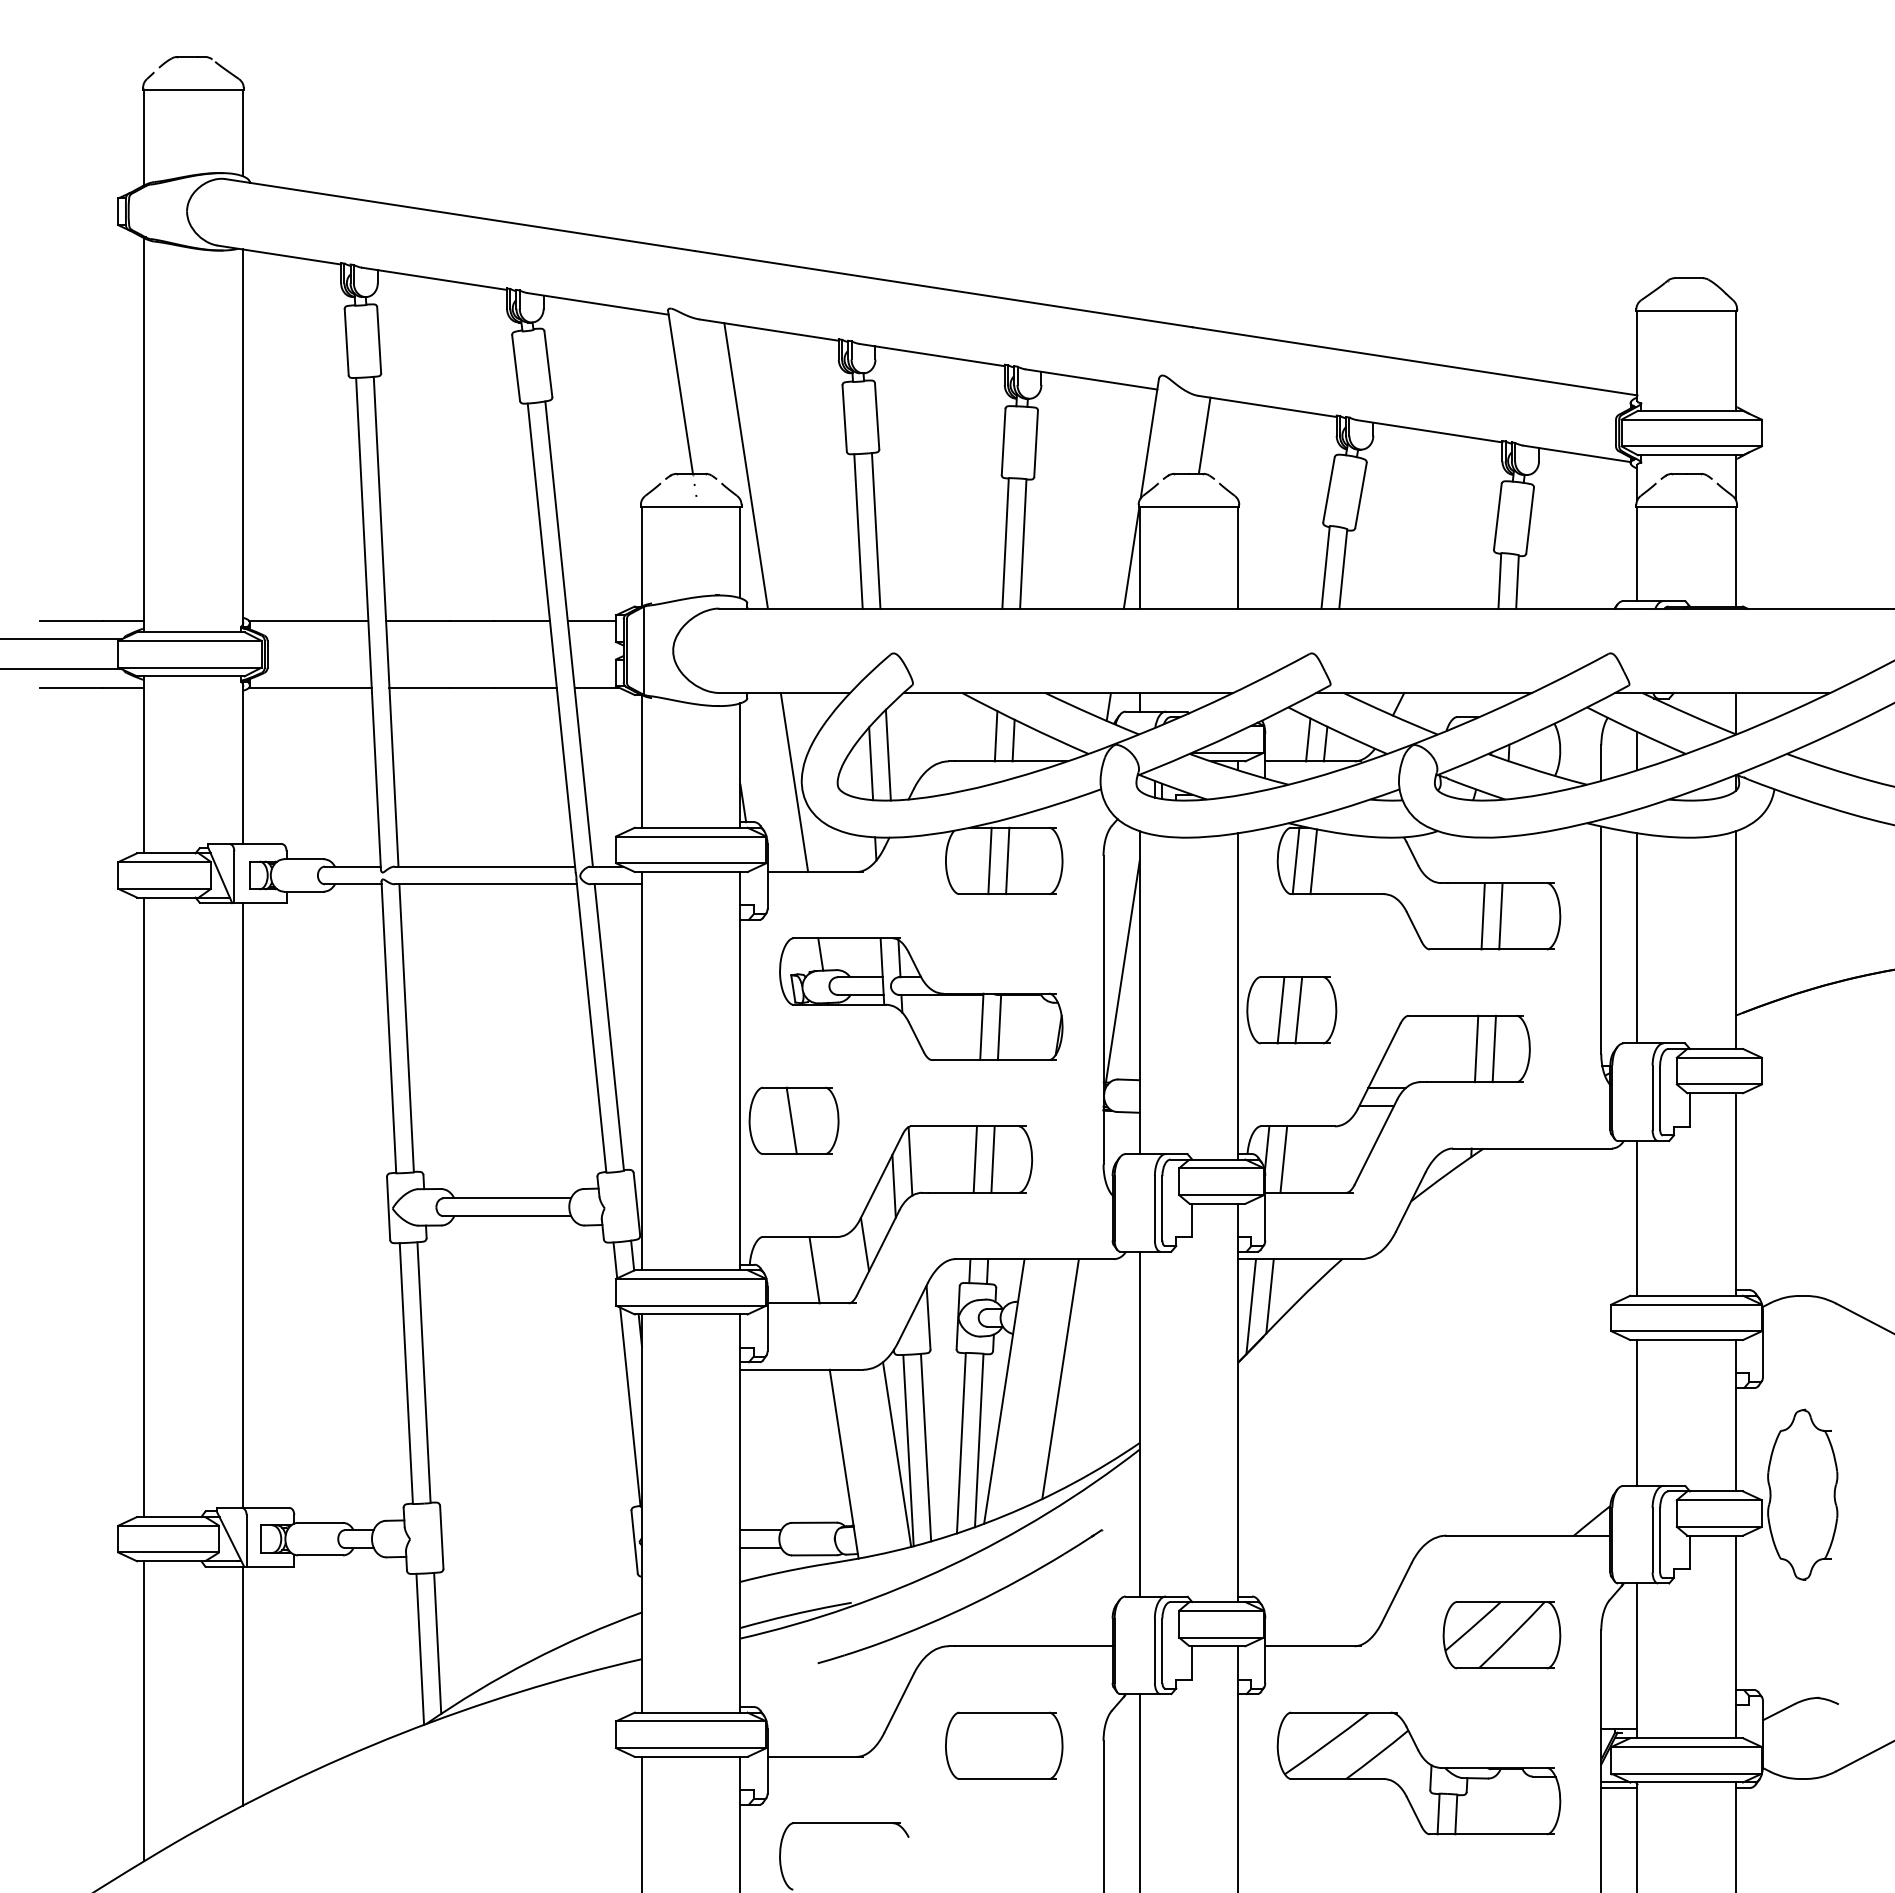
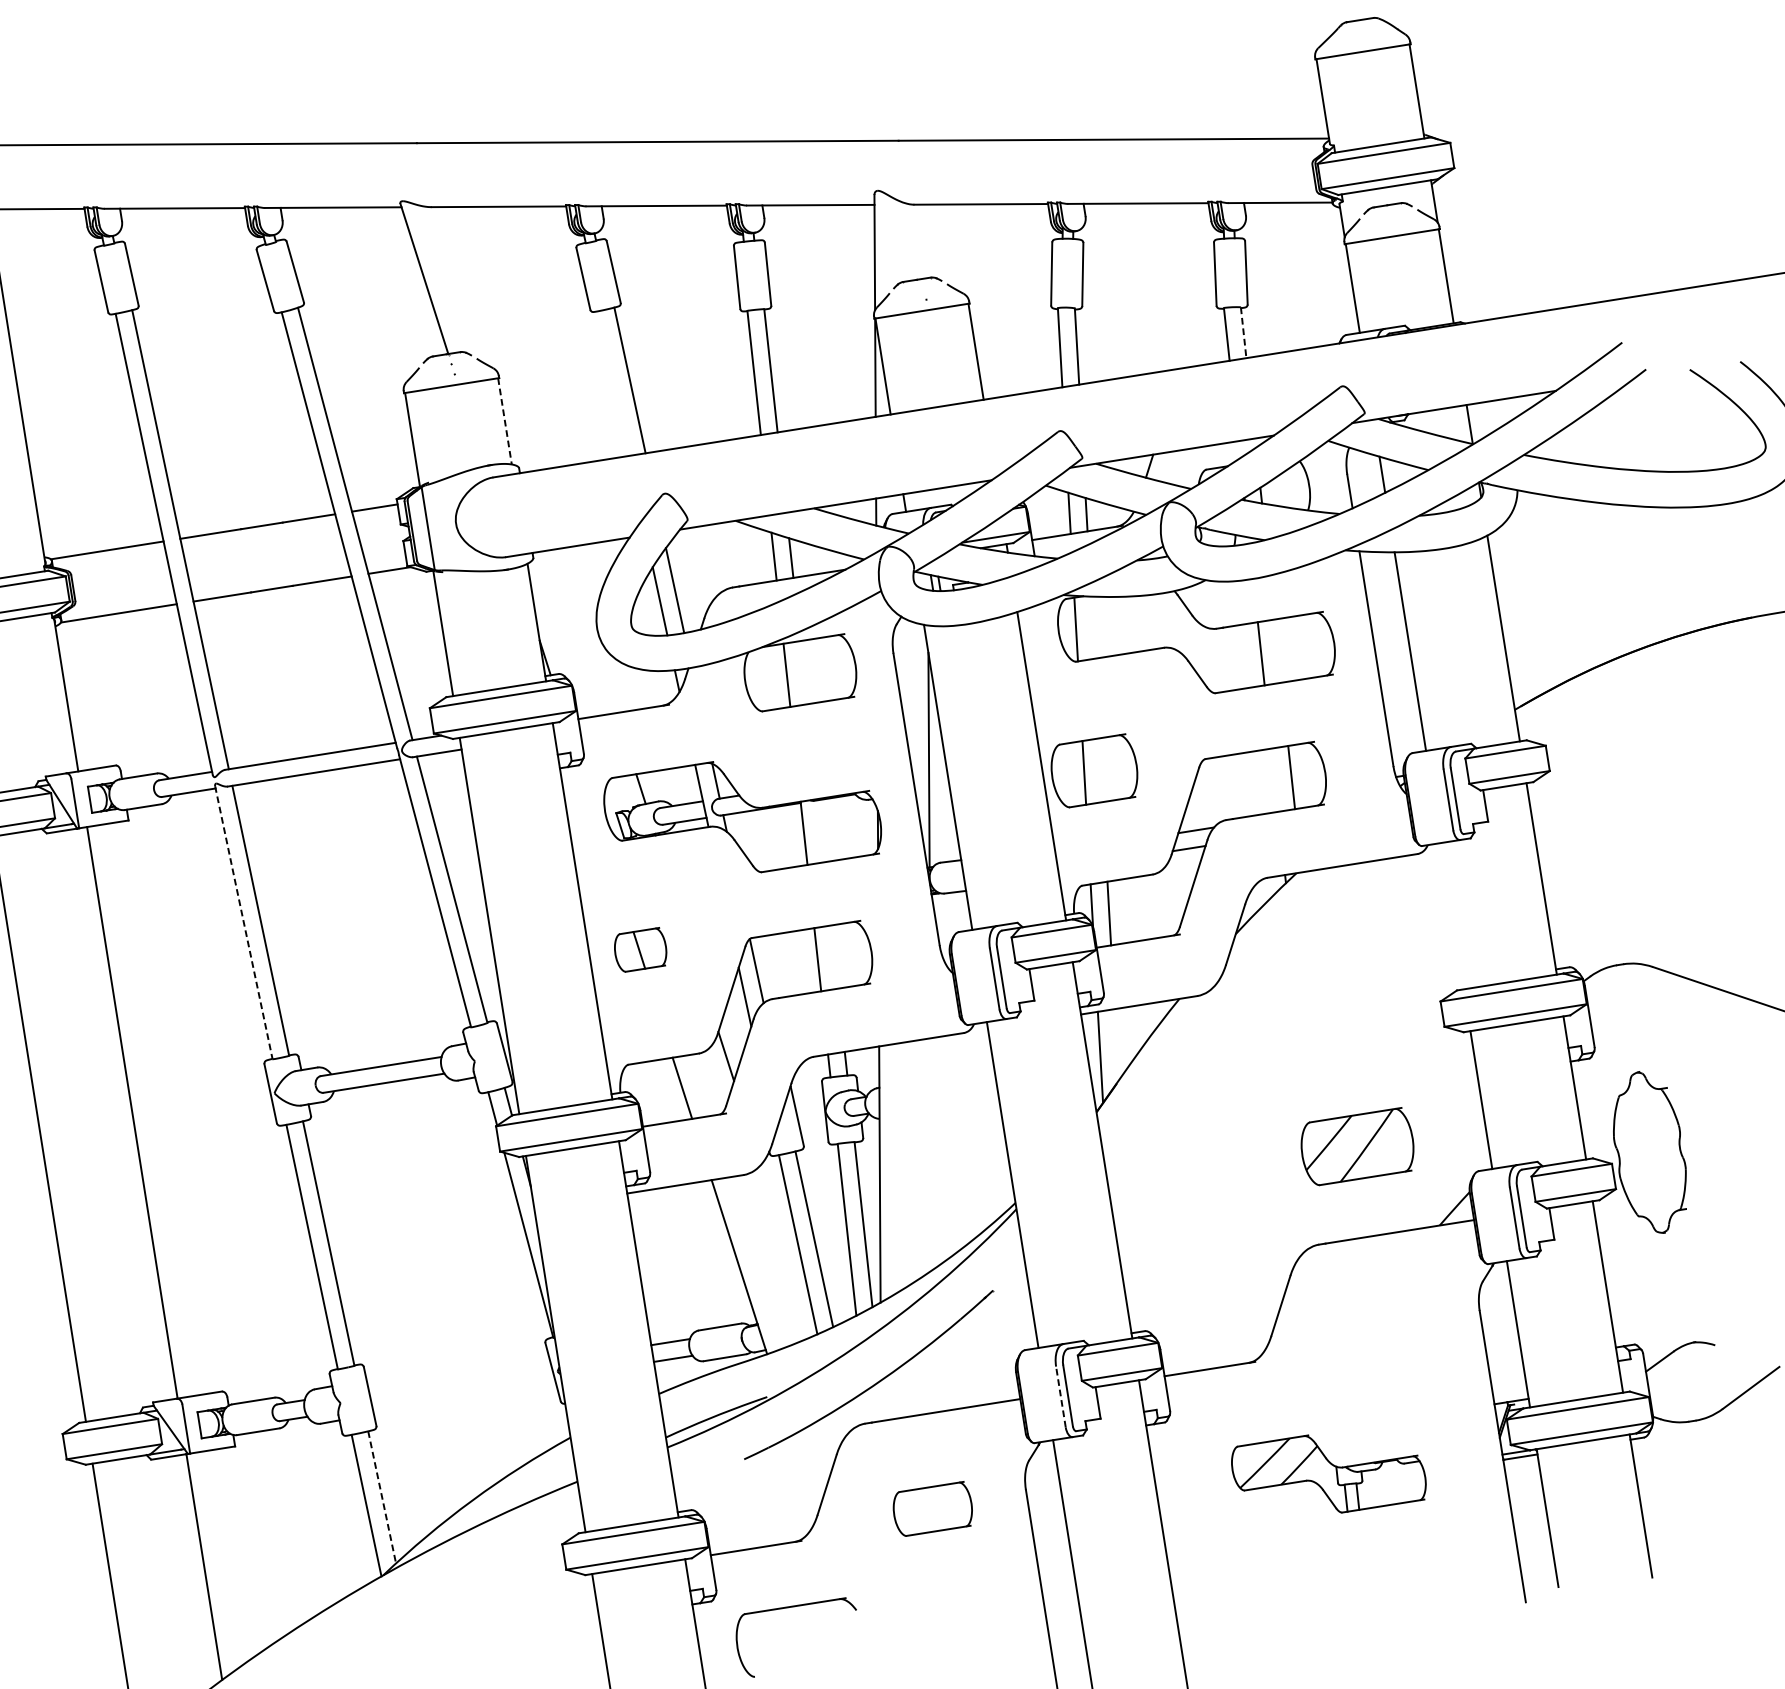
line: (1204, 435) -> (925, 241), removed
line: (745, 465) -> (496, 338), removed
line: (858, 531) -> (613, 383), removed
line: (740, 552) -> (505, 421), solid -> dashed
line: (1517, 581) -> (1243, 332), solid -> dashed
line: (794, 782) -> (590, 630), removed
line: (1007, 860) -> (803, 672), removed
line: (1313, 861) -> (1092, 627), removed
line: (1500, 916) -> (1277, 651), removed
line: (1298, 1010) -> (1100, 770), removed
line: (388, 1027) -> (243, 922), solid -> dashed
line: (999, 1027) -> (820, 831), removed
line: (1476, 1048) -> (1274, 779), removed
part: (793, 1120) -> (640, 950), size x0.6
line: (992, 1159) -> (833, 957), removed
line: (1637, 1218) -> (1452, 916), removed
line: (1269, 1296) -> (1116, 1045), removed
line: (1060, 1379) -> (931, 1154), removed
line: (897, 1454) -> (788, 1250), removed
part: (1501, 1635) -> (1357, 1147), moved
line: (437, 1643) -> (381, 1497), solid -> dashed
line: (1154, 1650) -> (1060, 1396), solid -> dashed
part: (1004, 1745) -> (933, 1509), size x0.7
part: (1418, 1773) -> (1328, 1473), size x0.7

